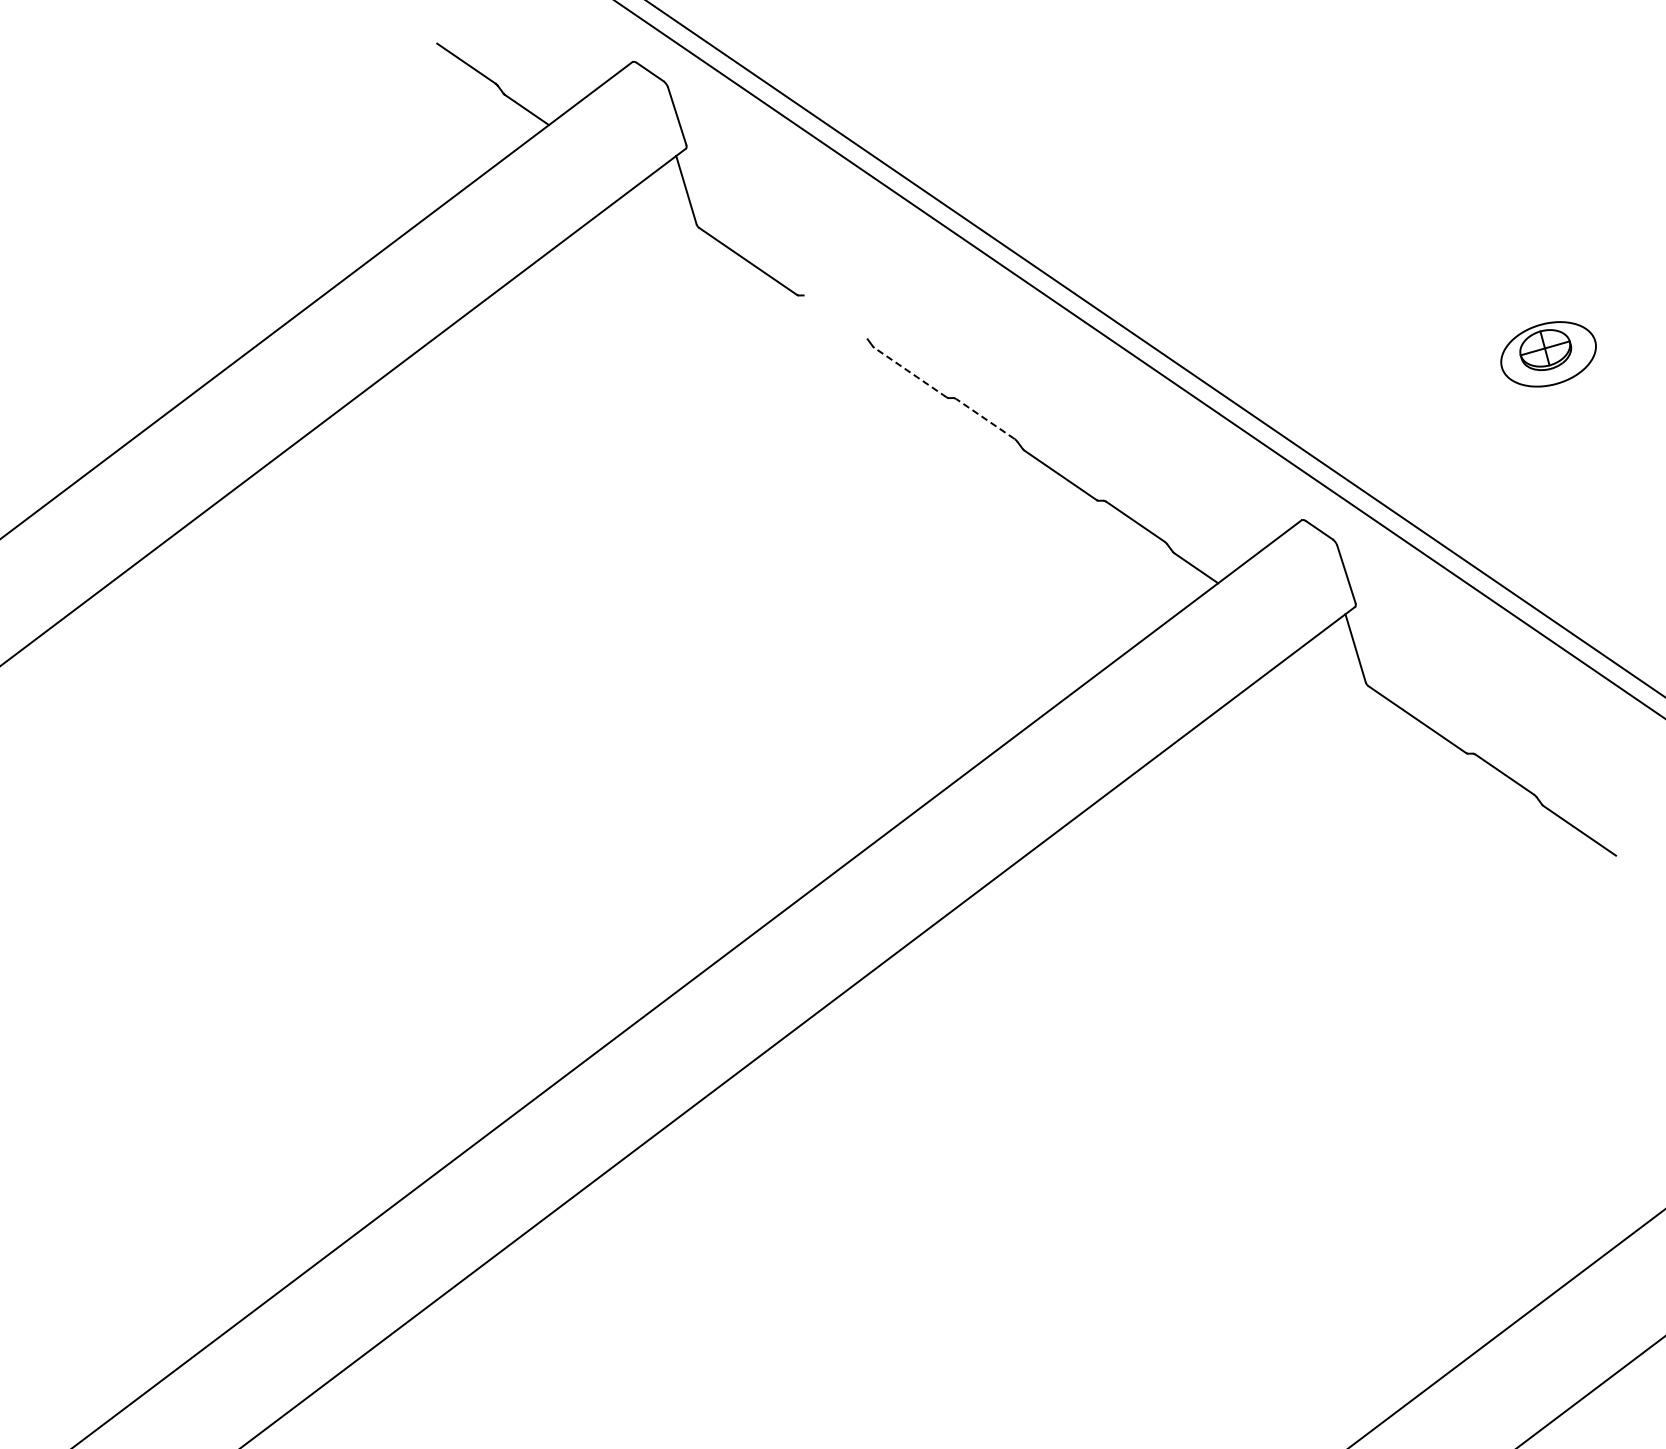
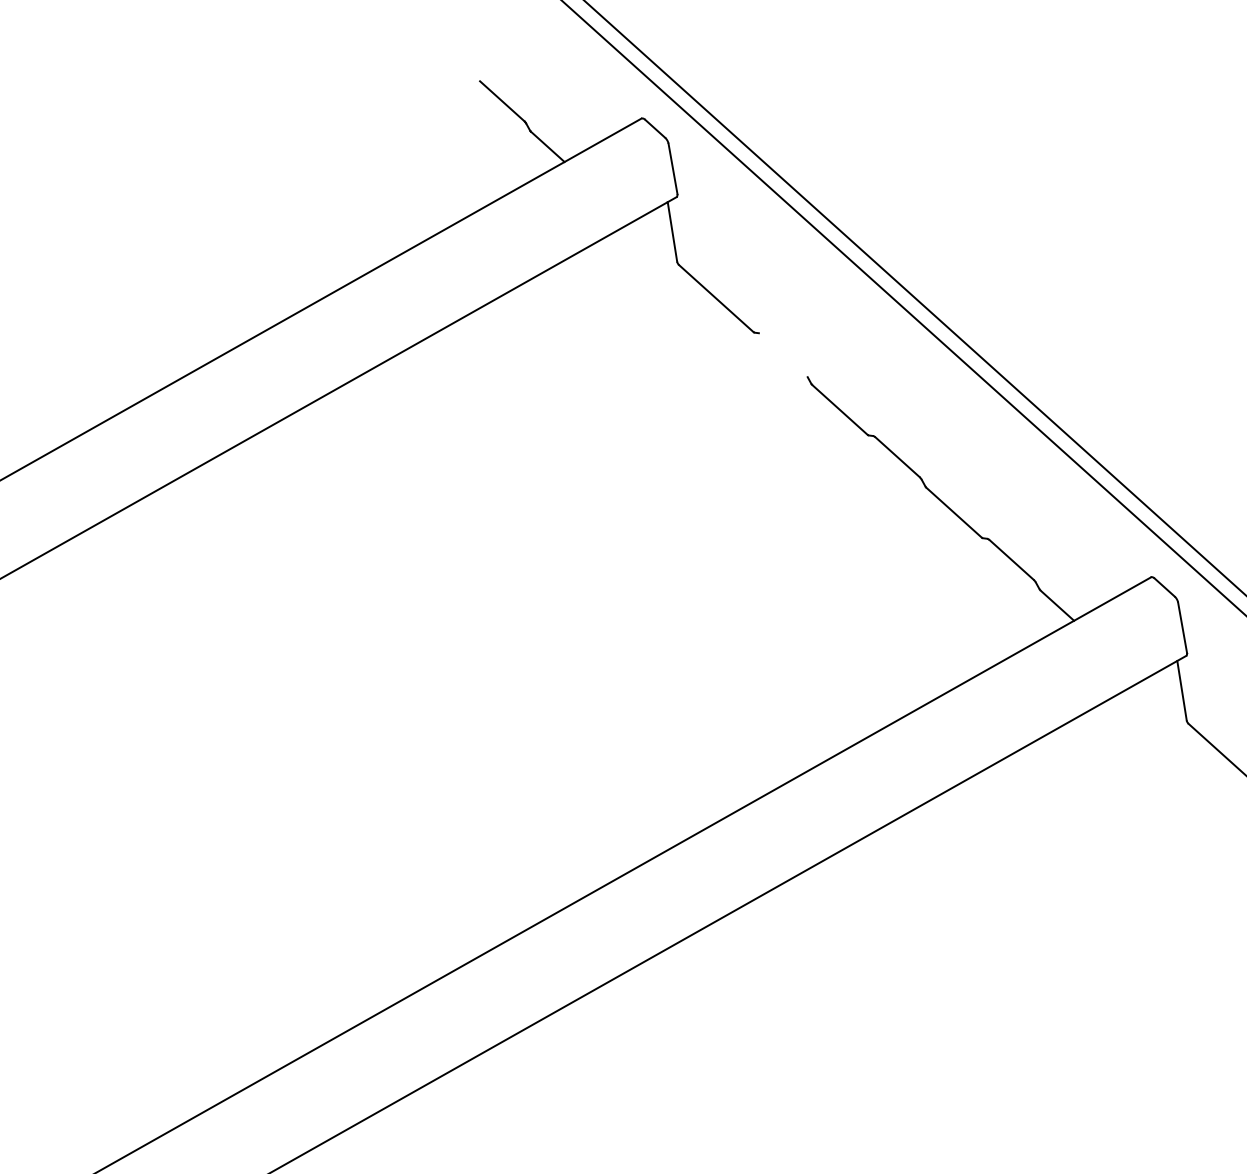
line: (910, 372) -> (839, 409), dashed -> solid
line: (985, 418) -> (897, 456), dashed -> solid

